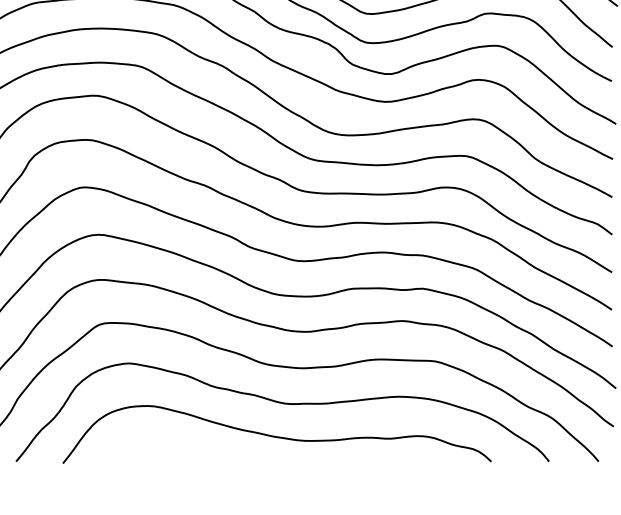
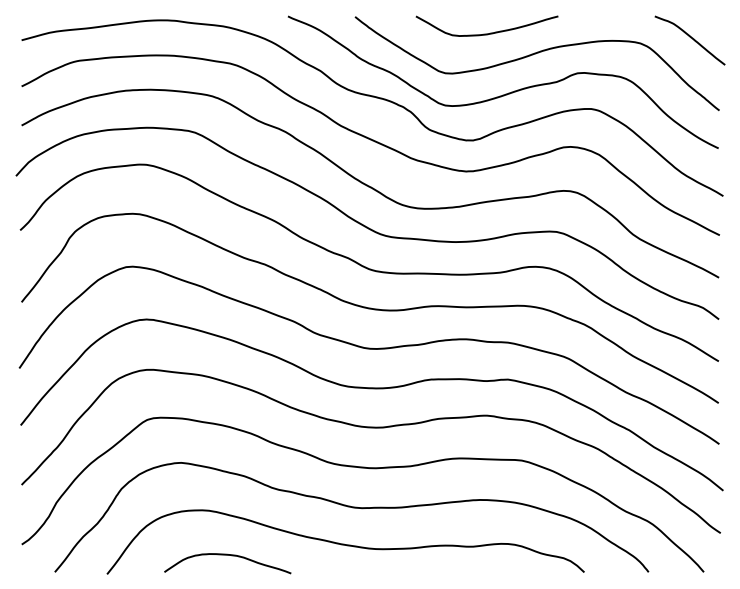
curve: (171, 446) -> (227, 555), added

